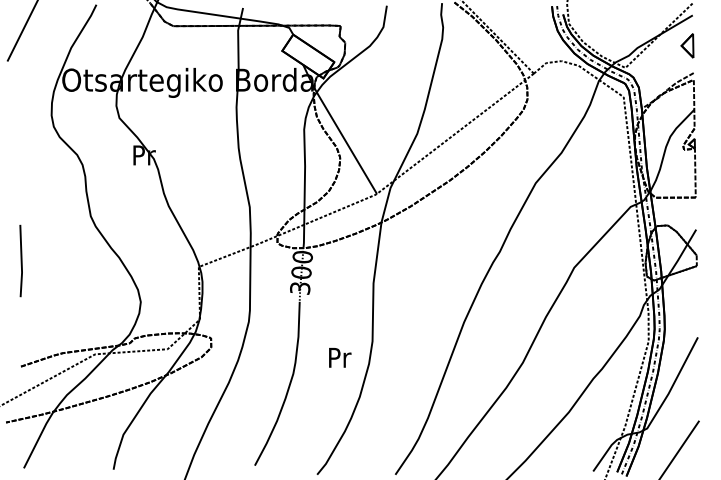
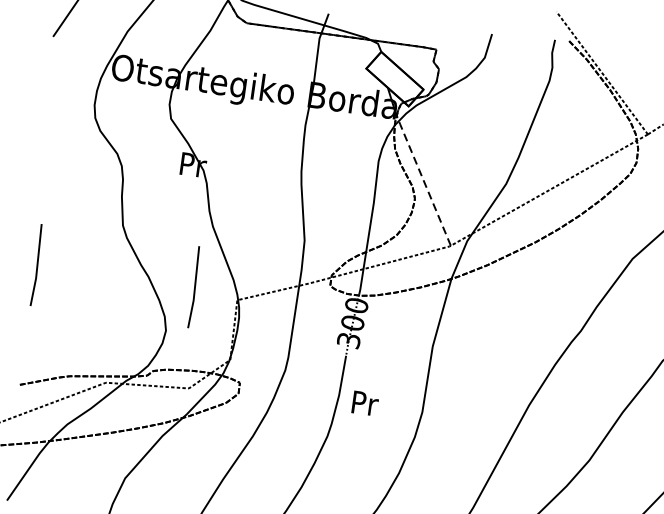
line: (345, 140) -> (423, 180), solid -> dashed
line: (159, 260) -> (193, 286), added
text: (340, 357) -> (365, 403), moved

